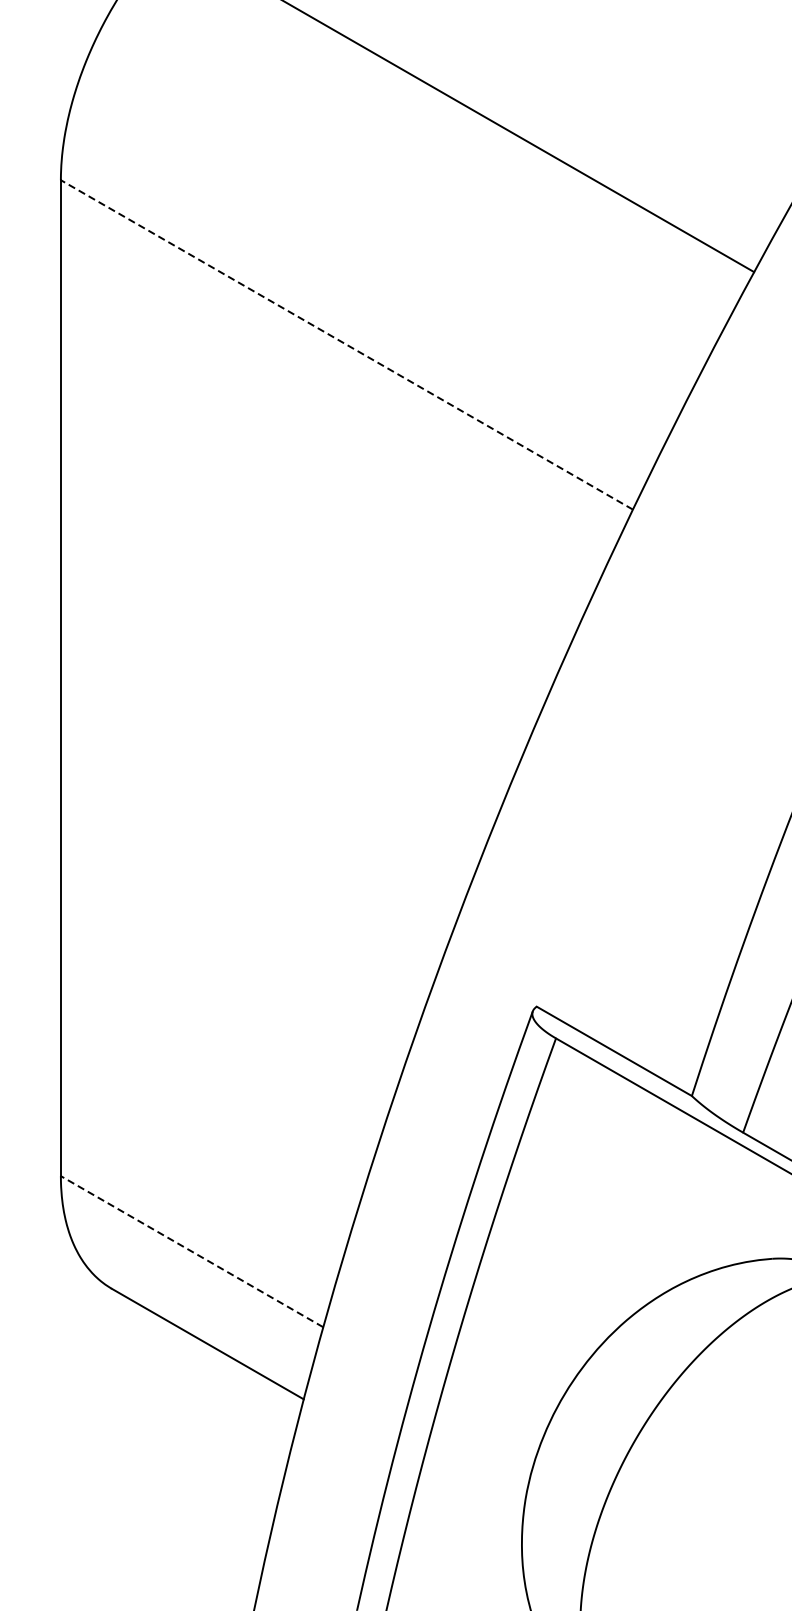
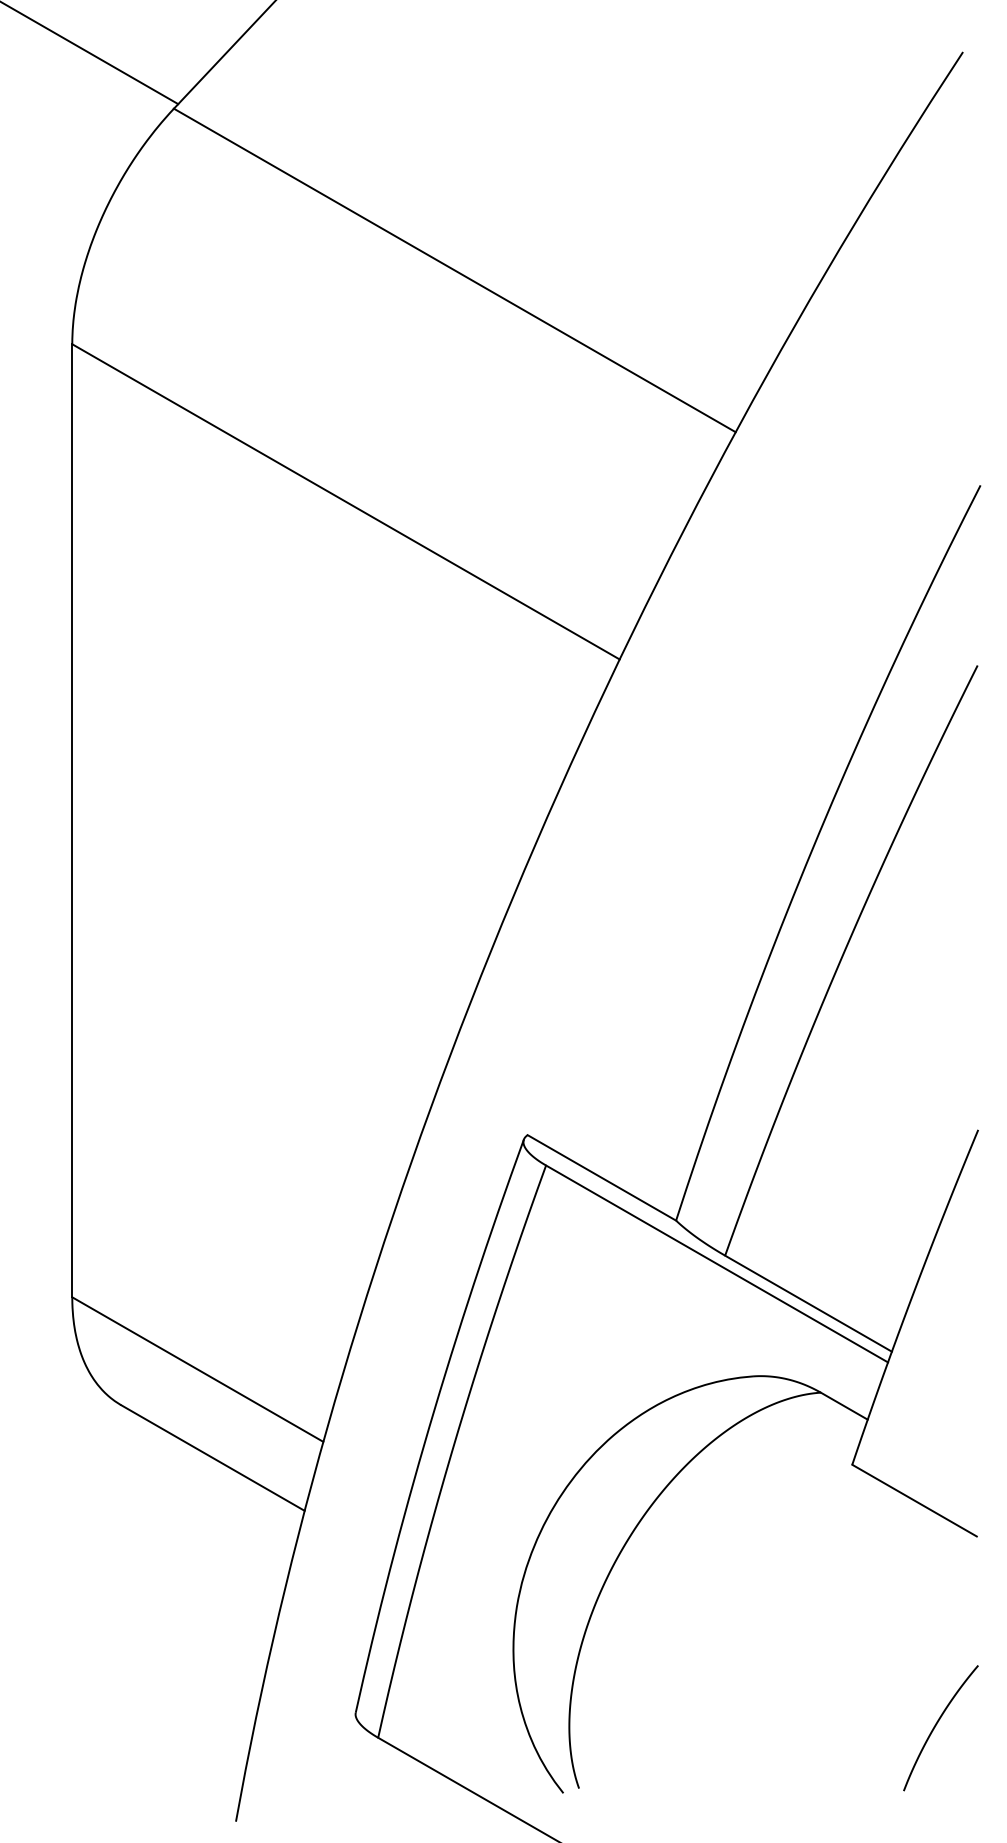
line: (346, 344) -> (345, 501), dashed -> solid
line: (191, 1251) -> (197, 1369), dashed -> solid

